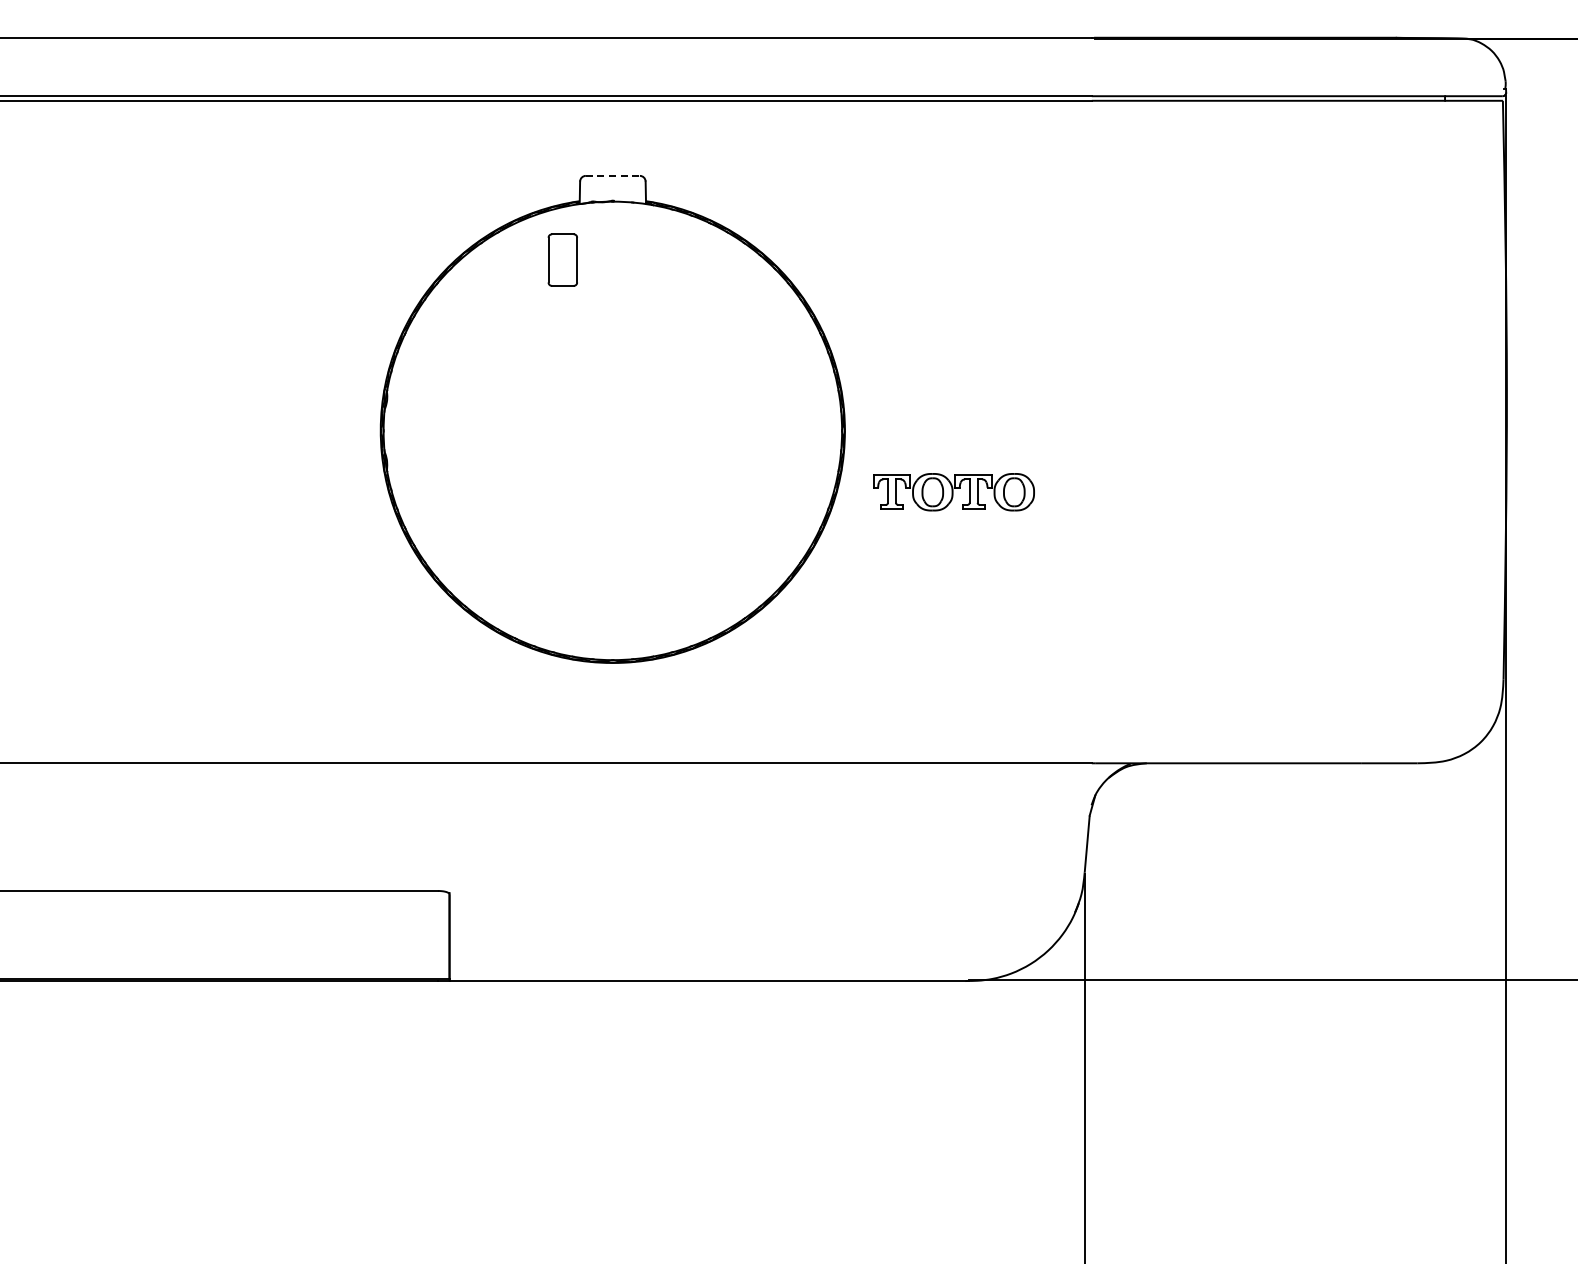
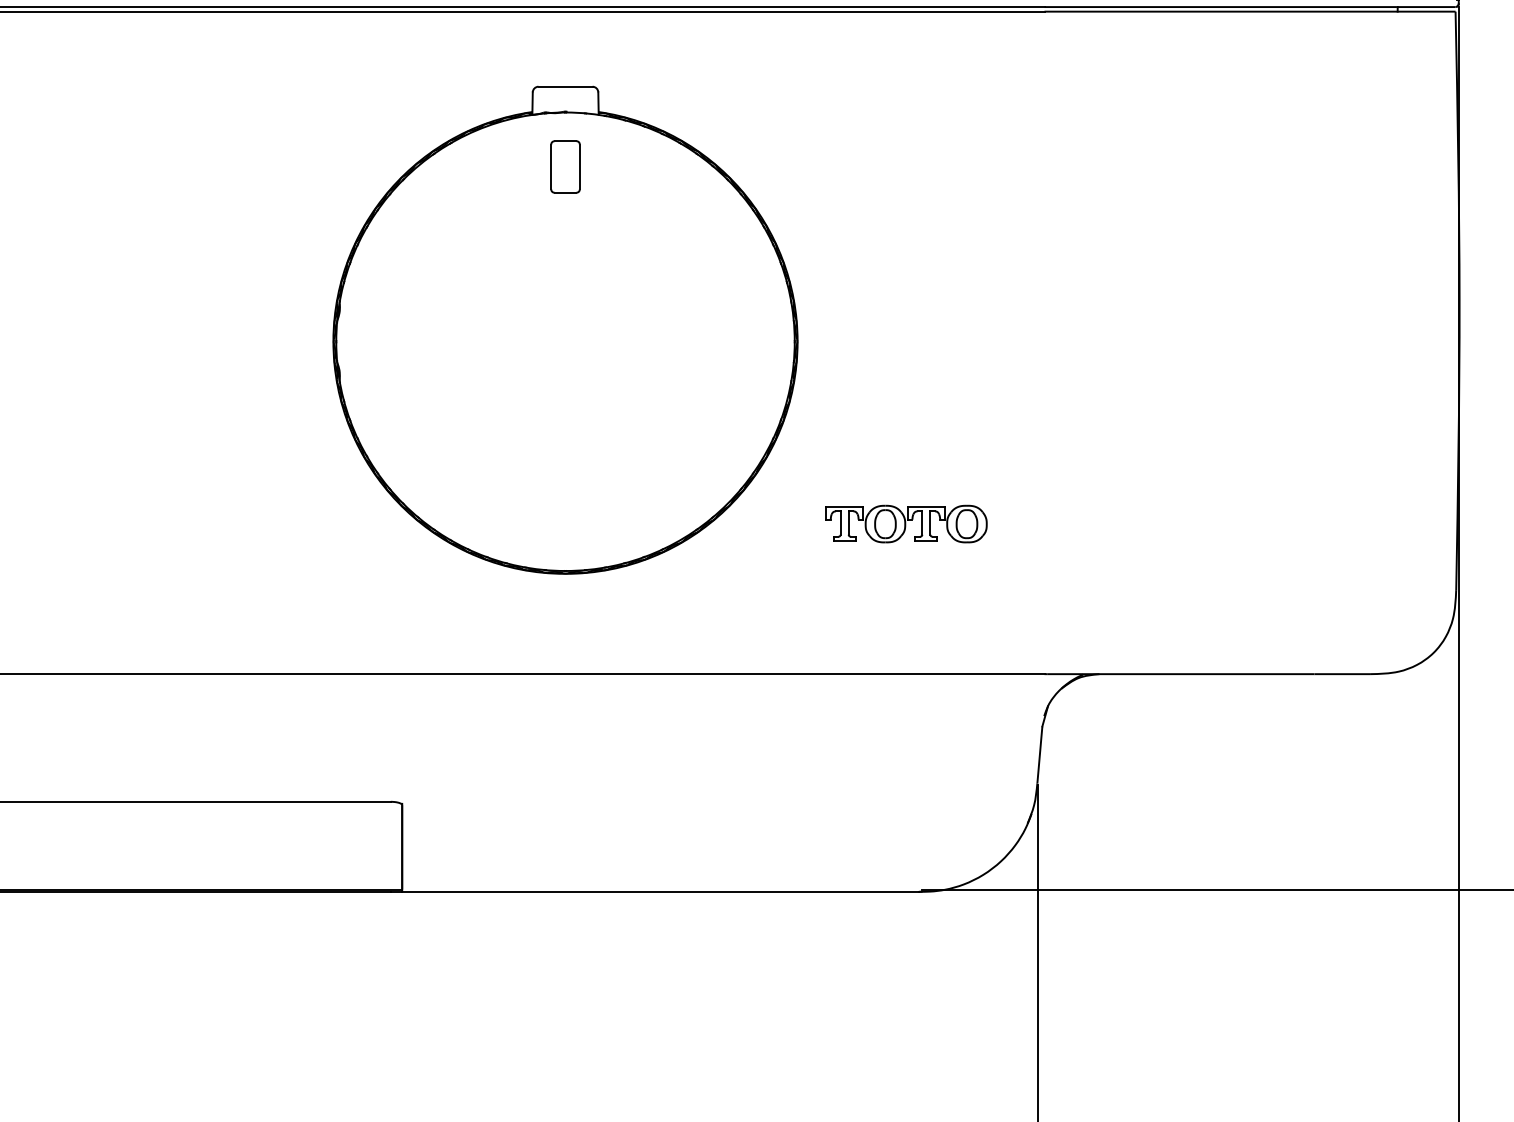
line: (613, 175) -> (566, 86), dashed -> solid
part: (562, 259) -> (565, 166), moved
part: (953, 492) -> (906, 524), moved

